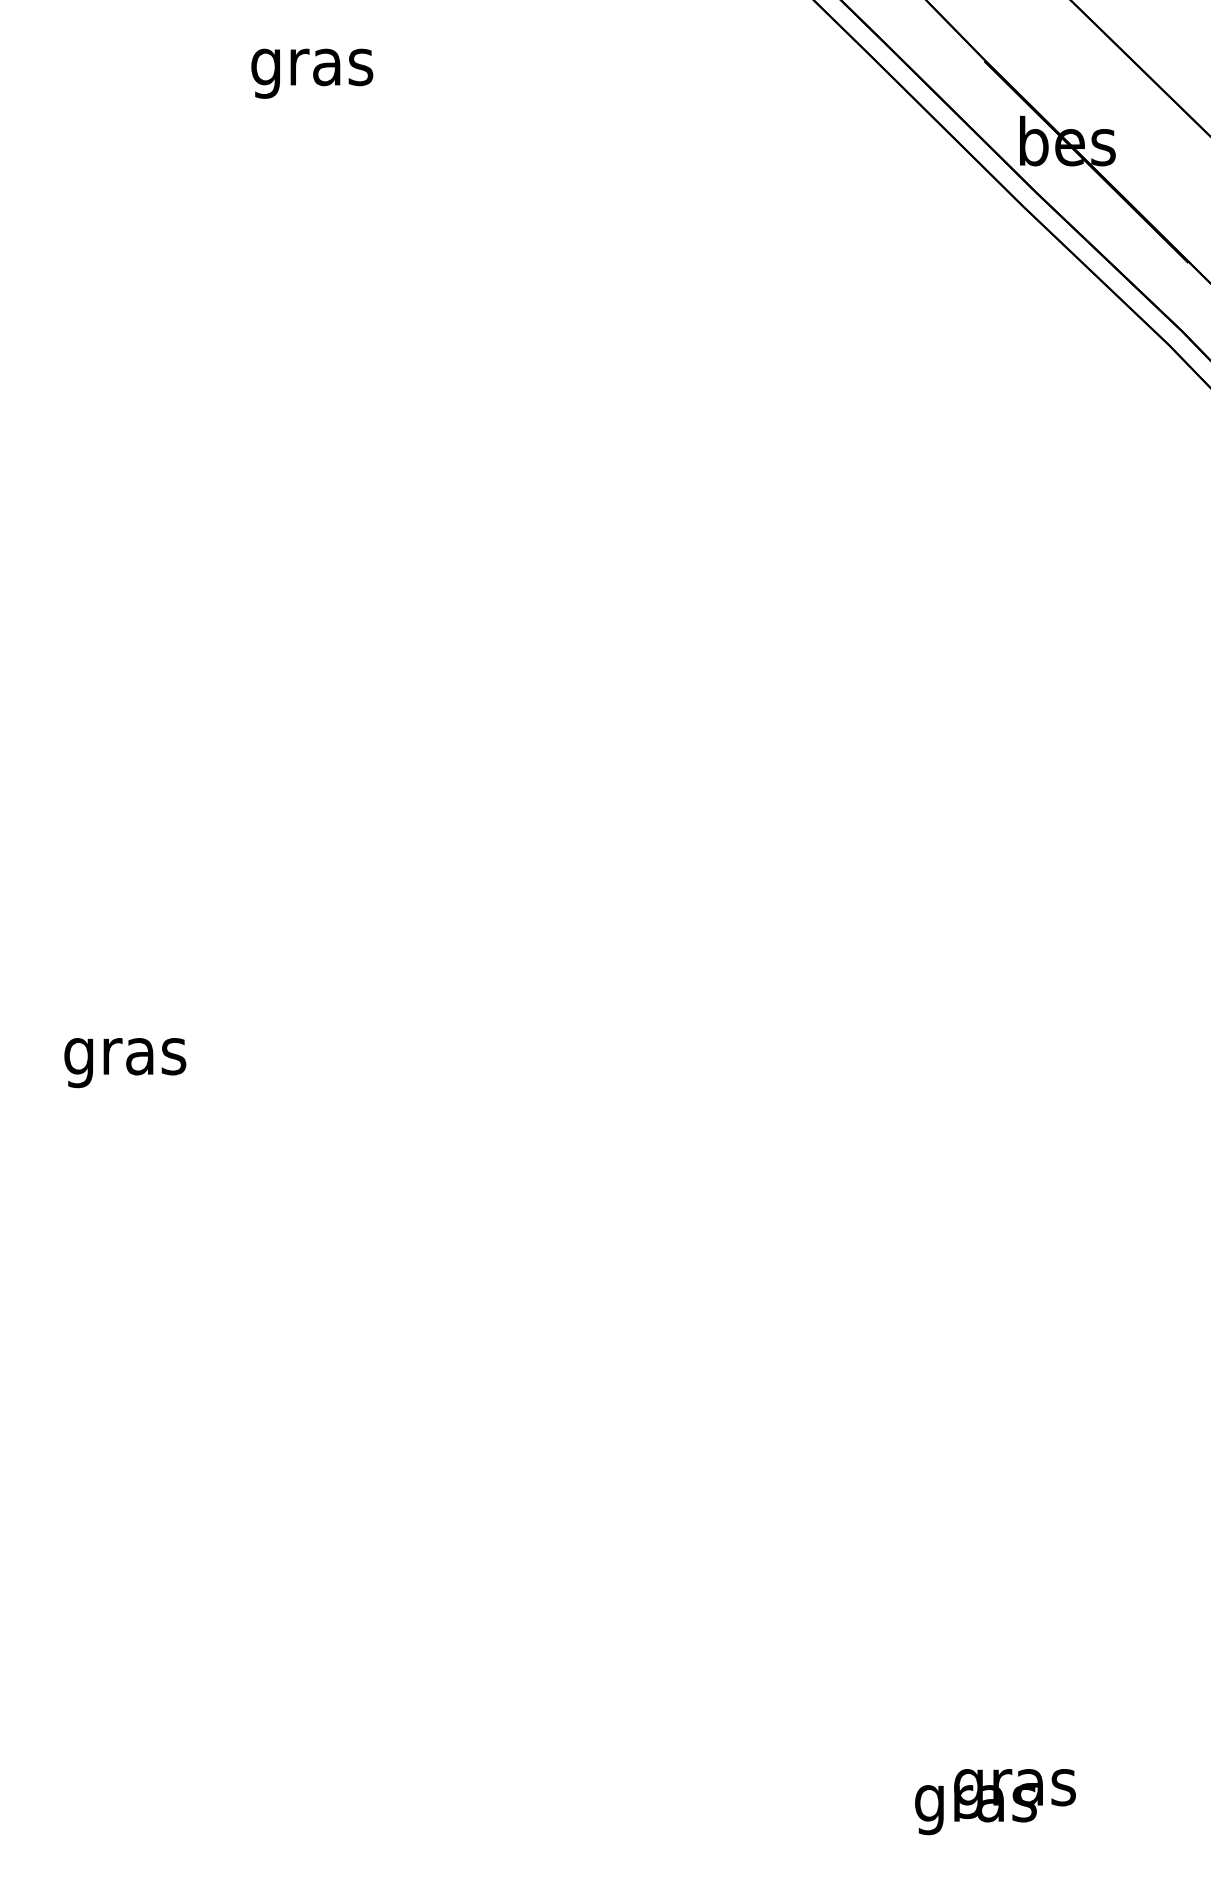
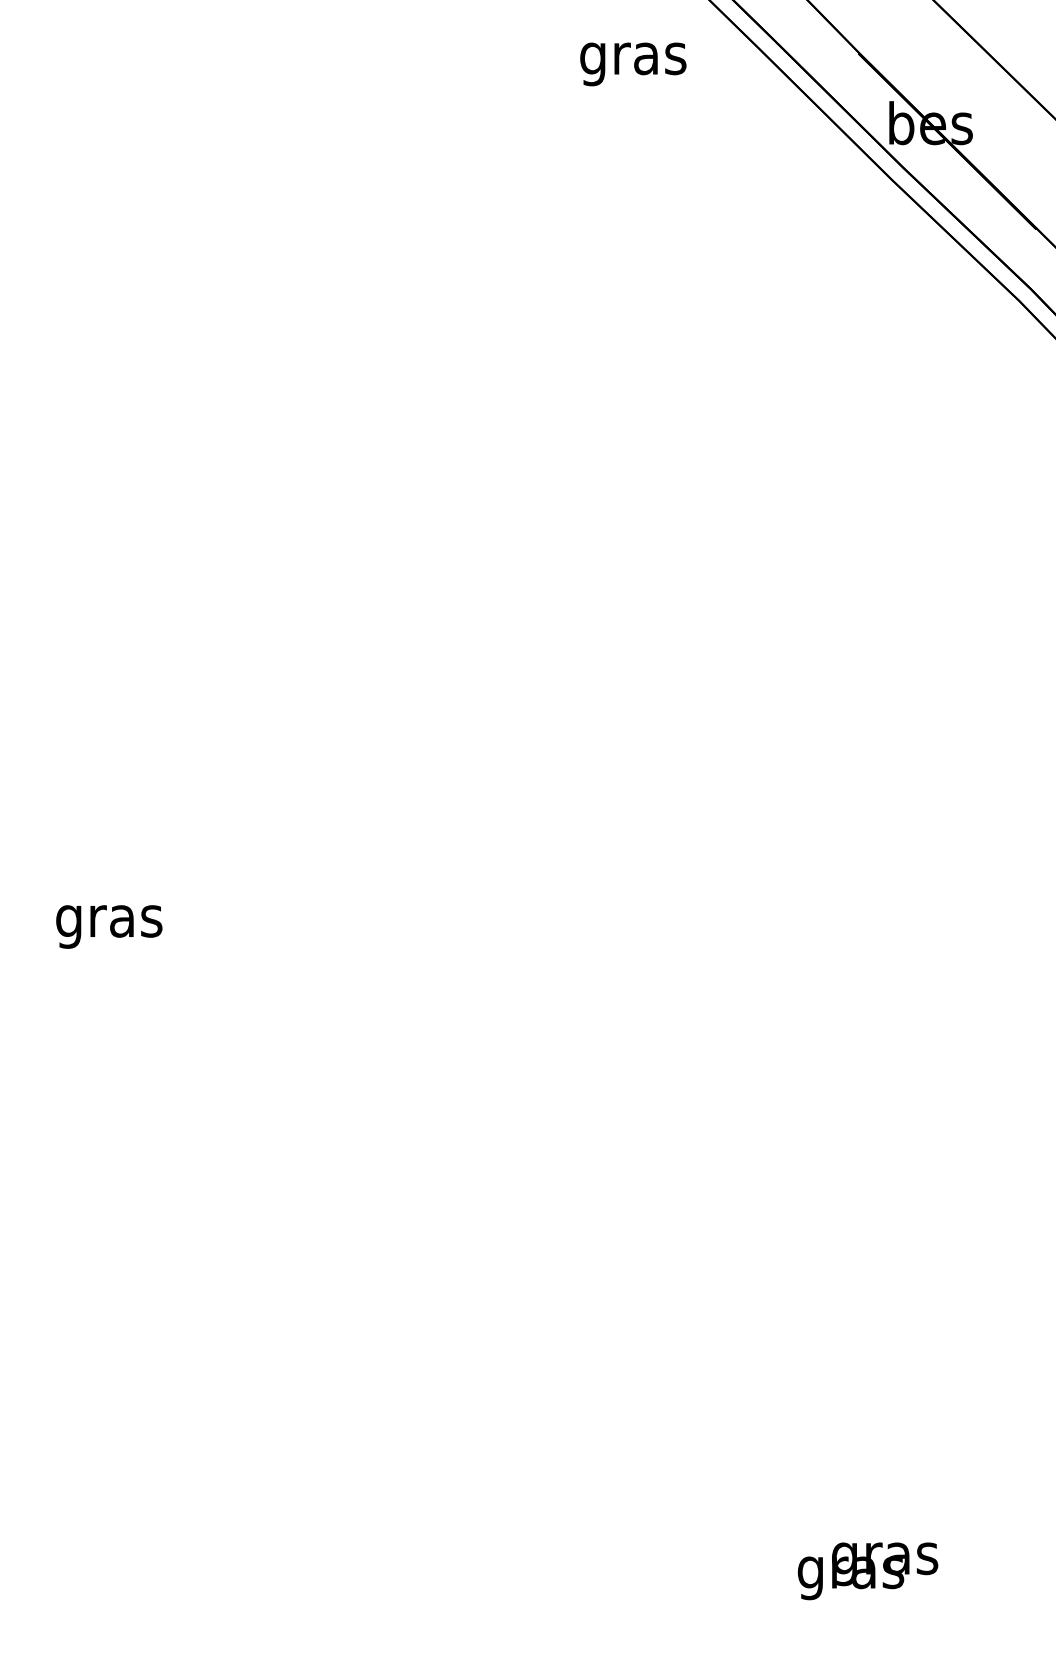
text: (312, 73) -> (633, 64), moved

